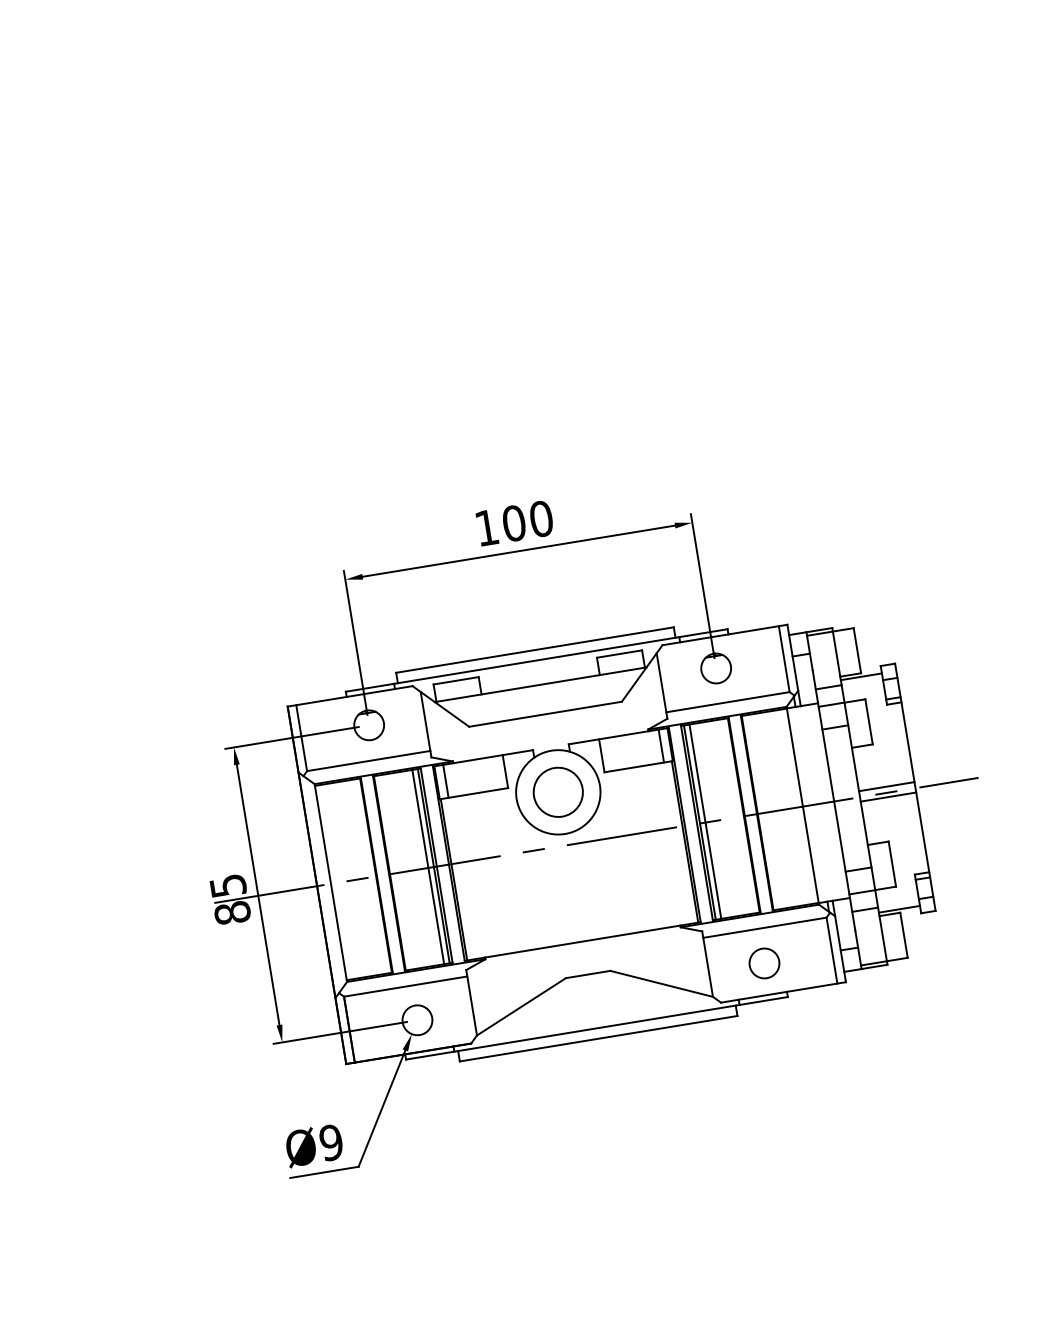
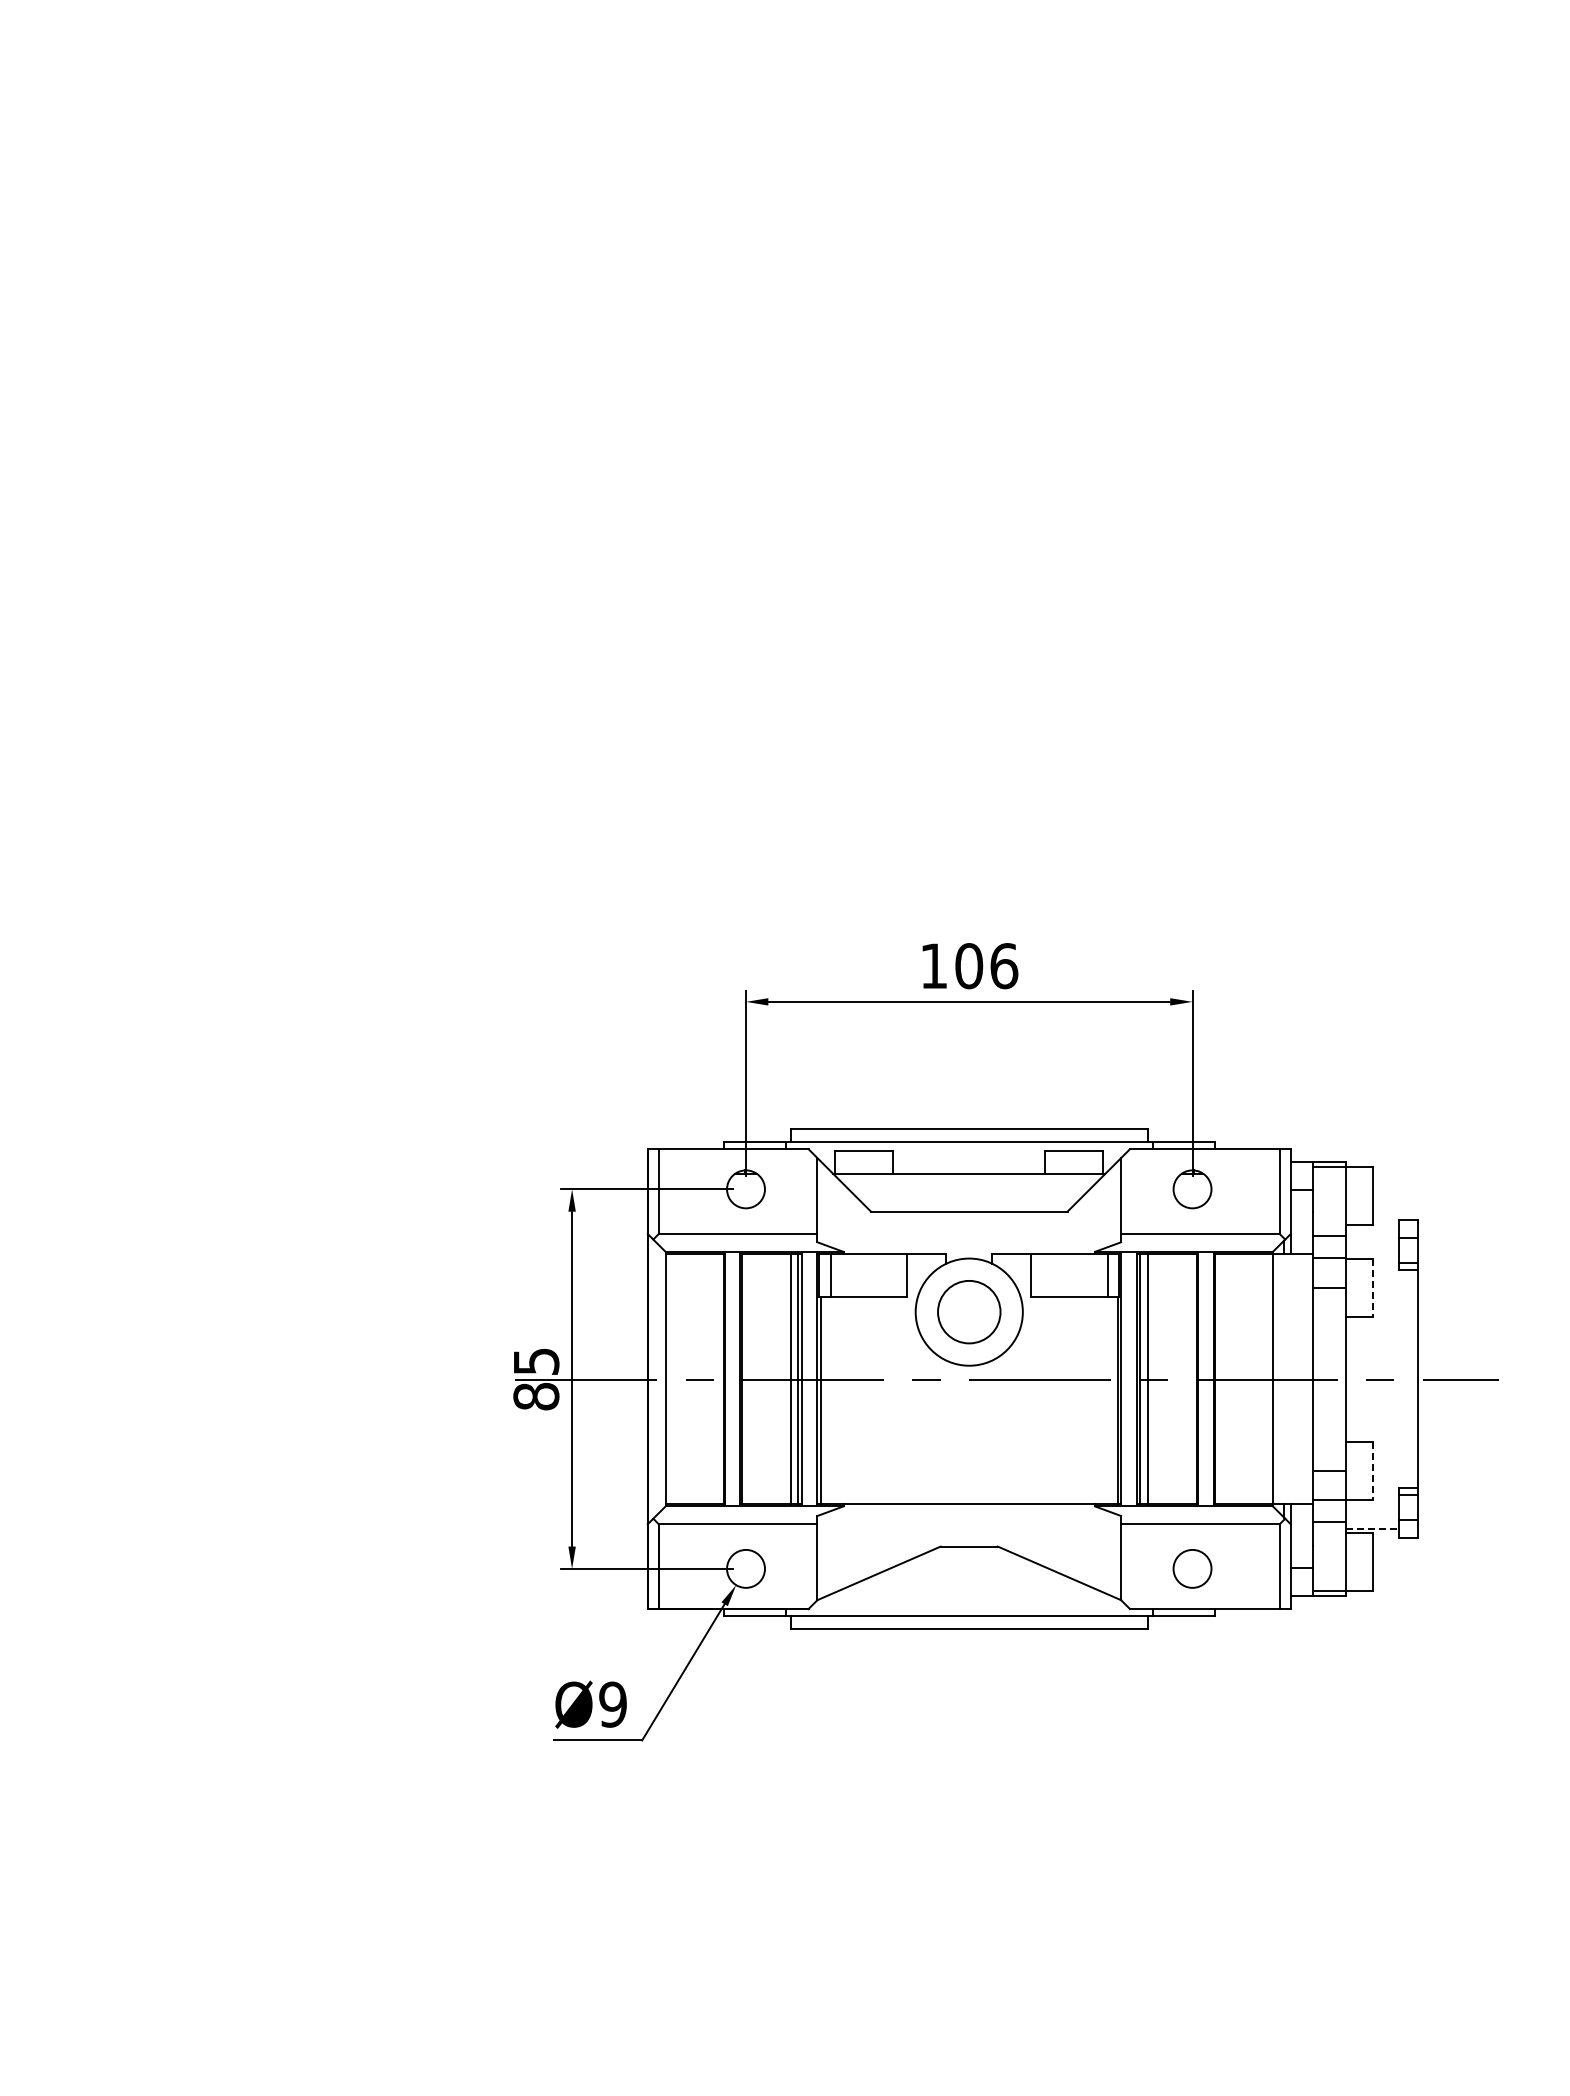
text: (541, 519) -> (1004, 966), 100 -> 106
line: (861, 676) -> (1372, 1229), removed
line: (869, 722) -> (1373, 1288), solid -> dashed
line: (886, 786) -> (1381, 1372), removed
line: (888, 796) -> (1381, 1385), removed
line: (892, 864) -> (1373, 1471), solid -> dashed
line: (899, 909) -> (1373, 1528), solid -> dashed

